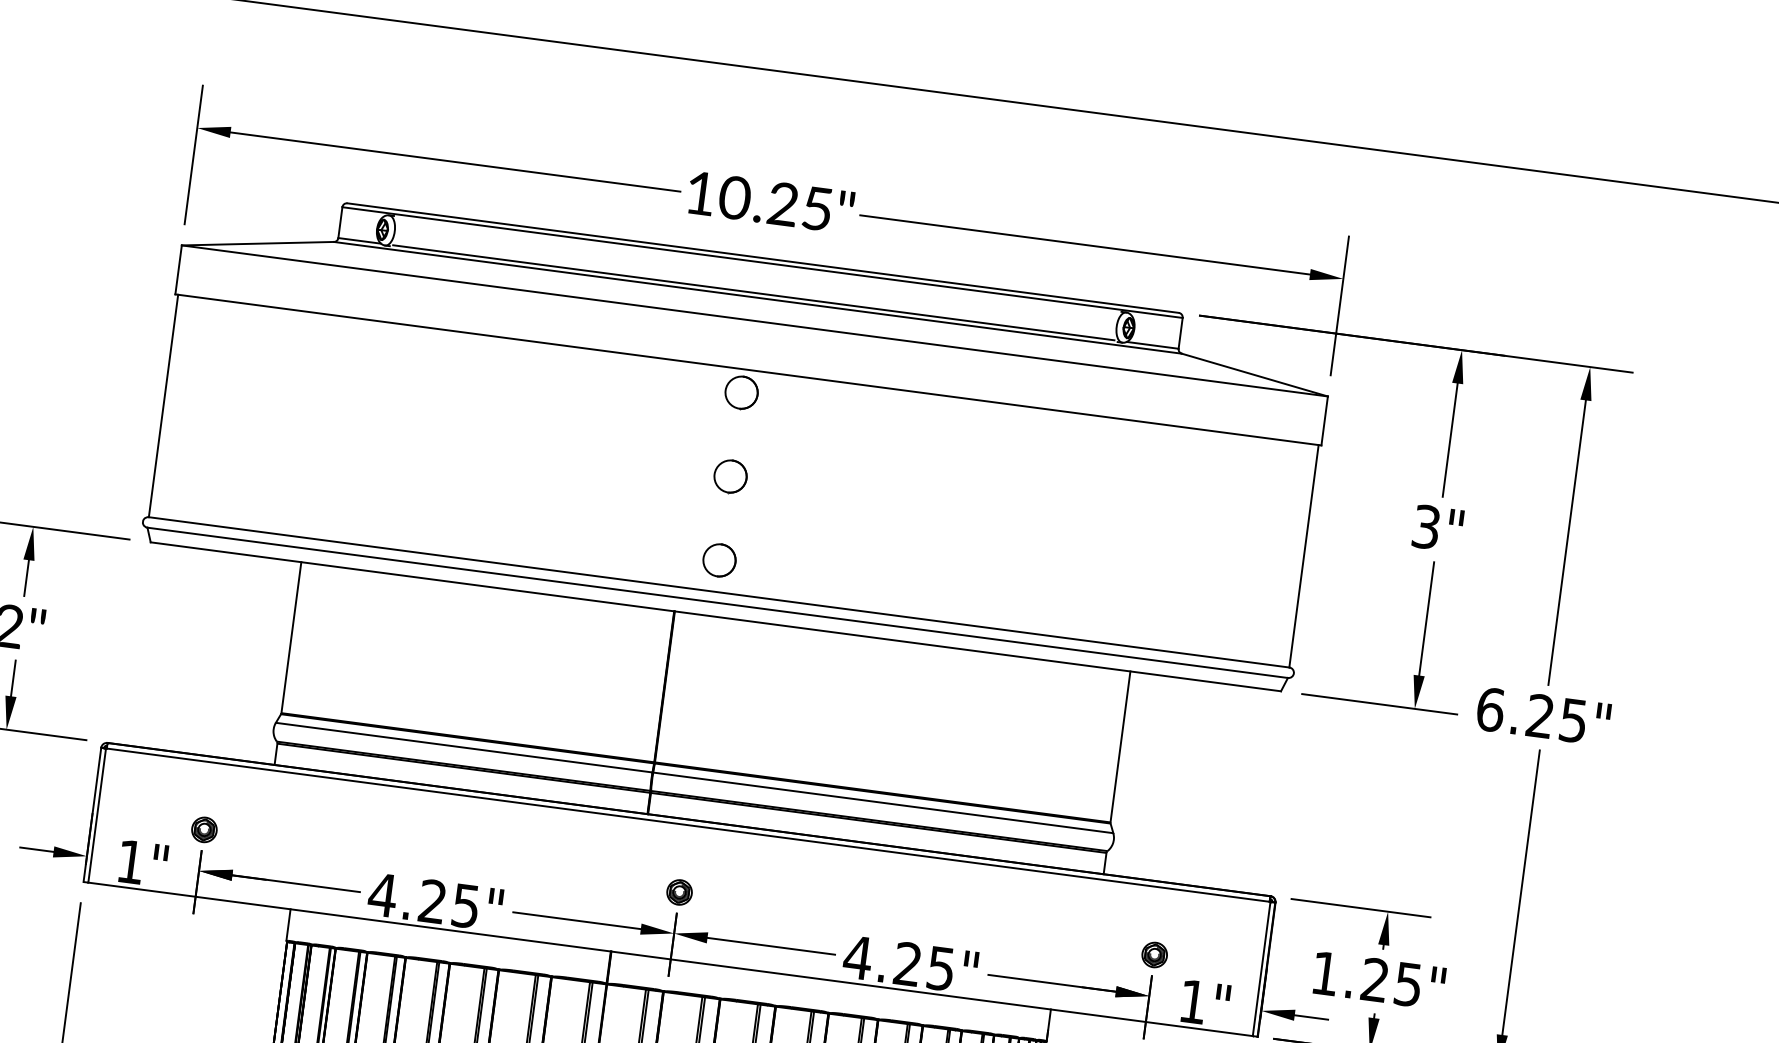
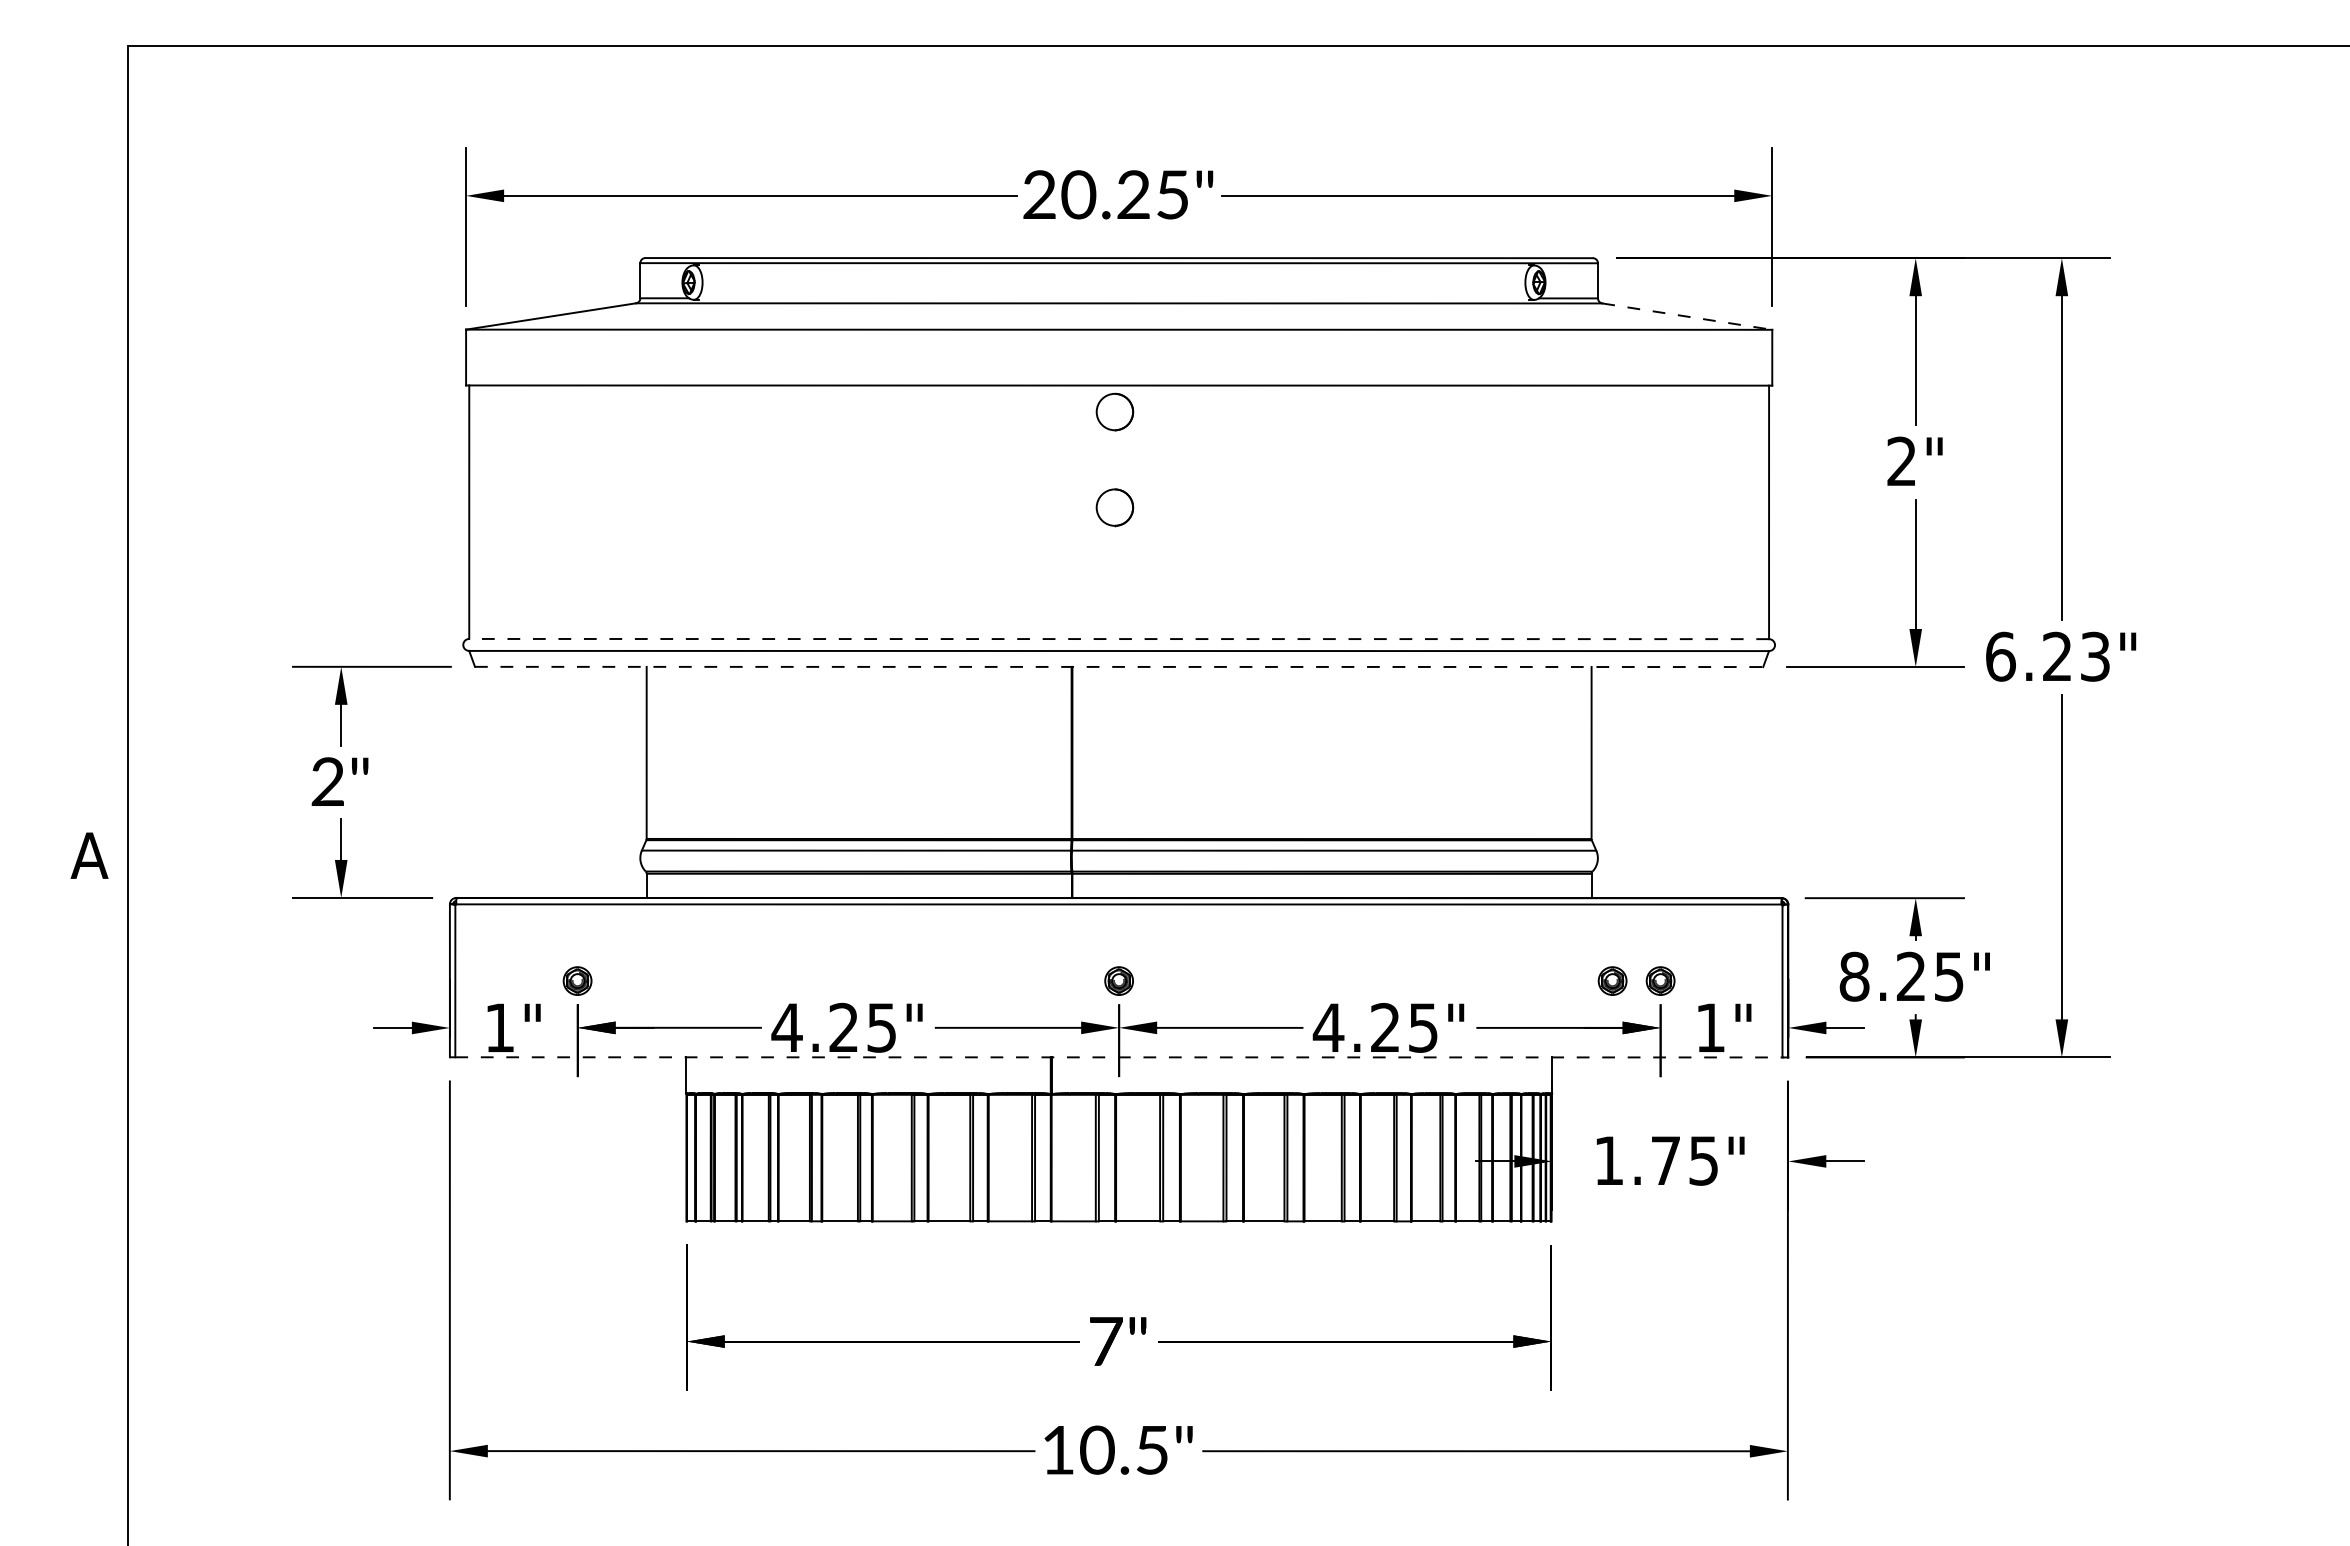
text: (700, 193) -> (1039, 194), 10.25" -> 20.25"
line: (753, 292) -> (1113, 298), removed
line: (1255, 374) -> (1687, 316), solid -> dashed
text: (1426, 526) -> (1901, 461), 3" -> 2"
part: (719, 560) -> (1114, 603), removed
line: (719, 592) -> (1119, 639), solid -> dashed
line: (716, 616) -> (1119, 666), solid -> dashed
text: (1573, 720) -> (2095, 656), 6.25" -> 6.23"
part: (1112, 948) -> (1612, 980), added
line: (670, 959) -> (1118, 1057), solid -> dashed
text: (1325, 973) -> (1854, 976), 1.25" -> 8.25"

